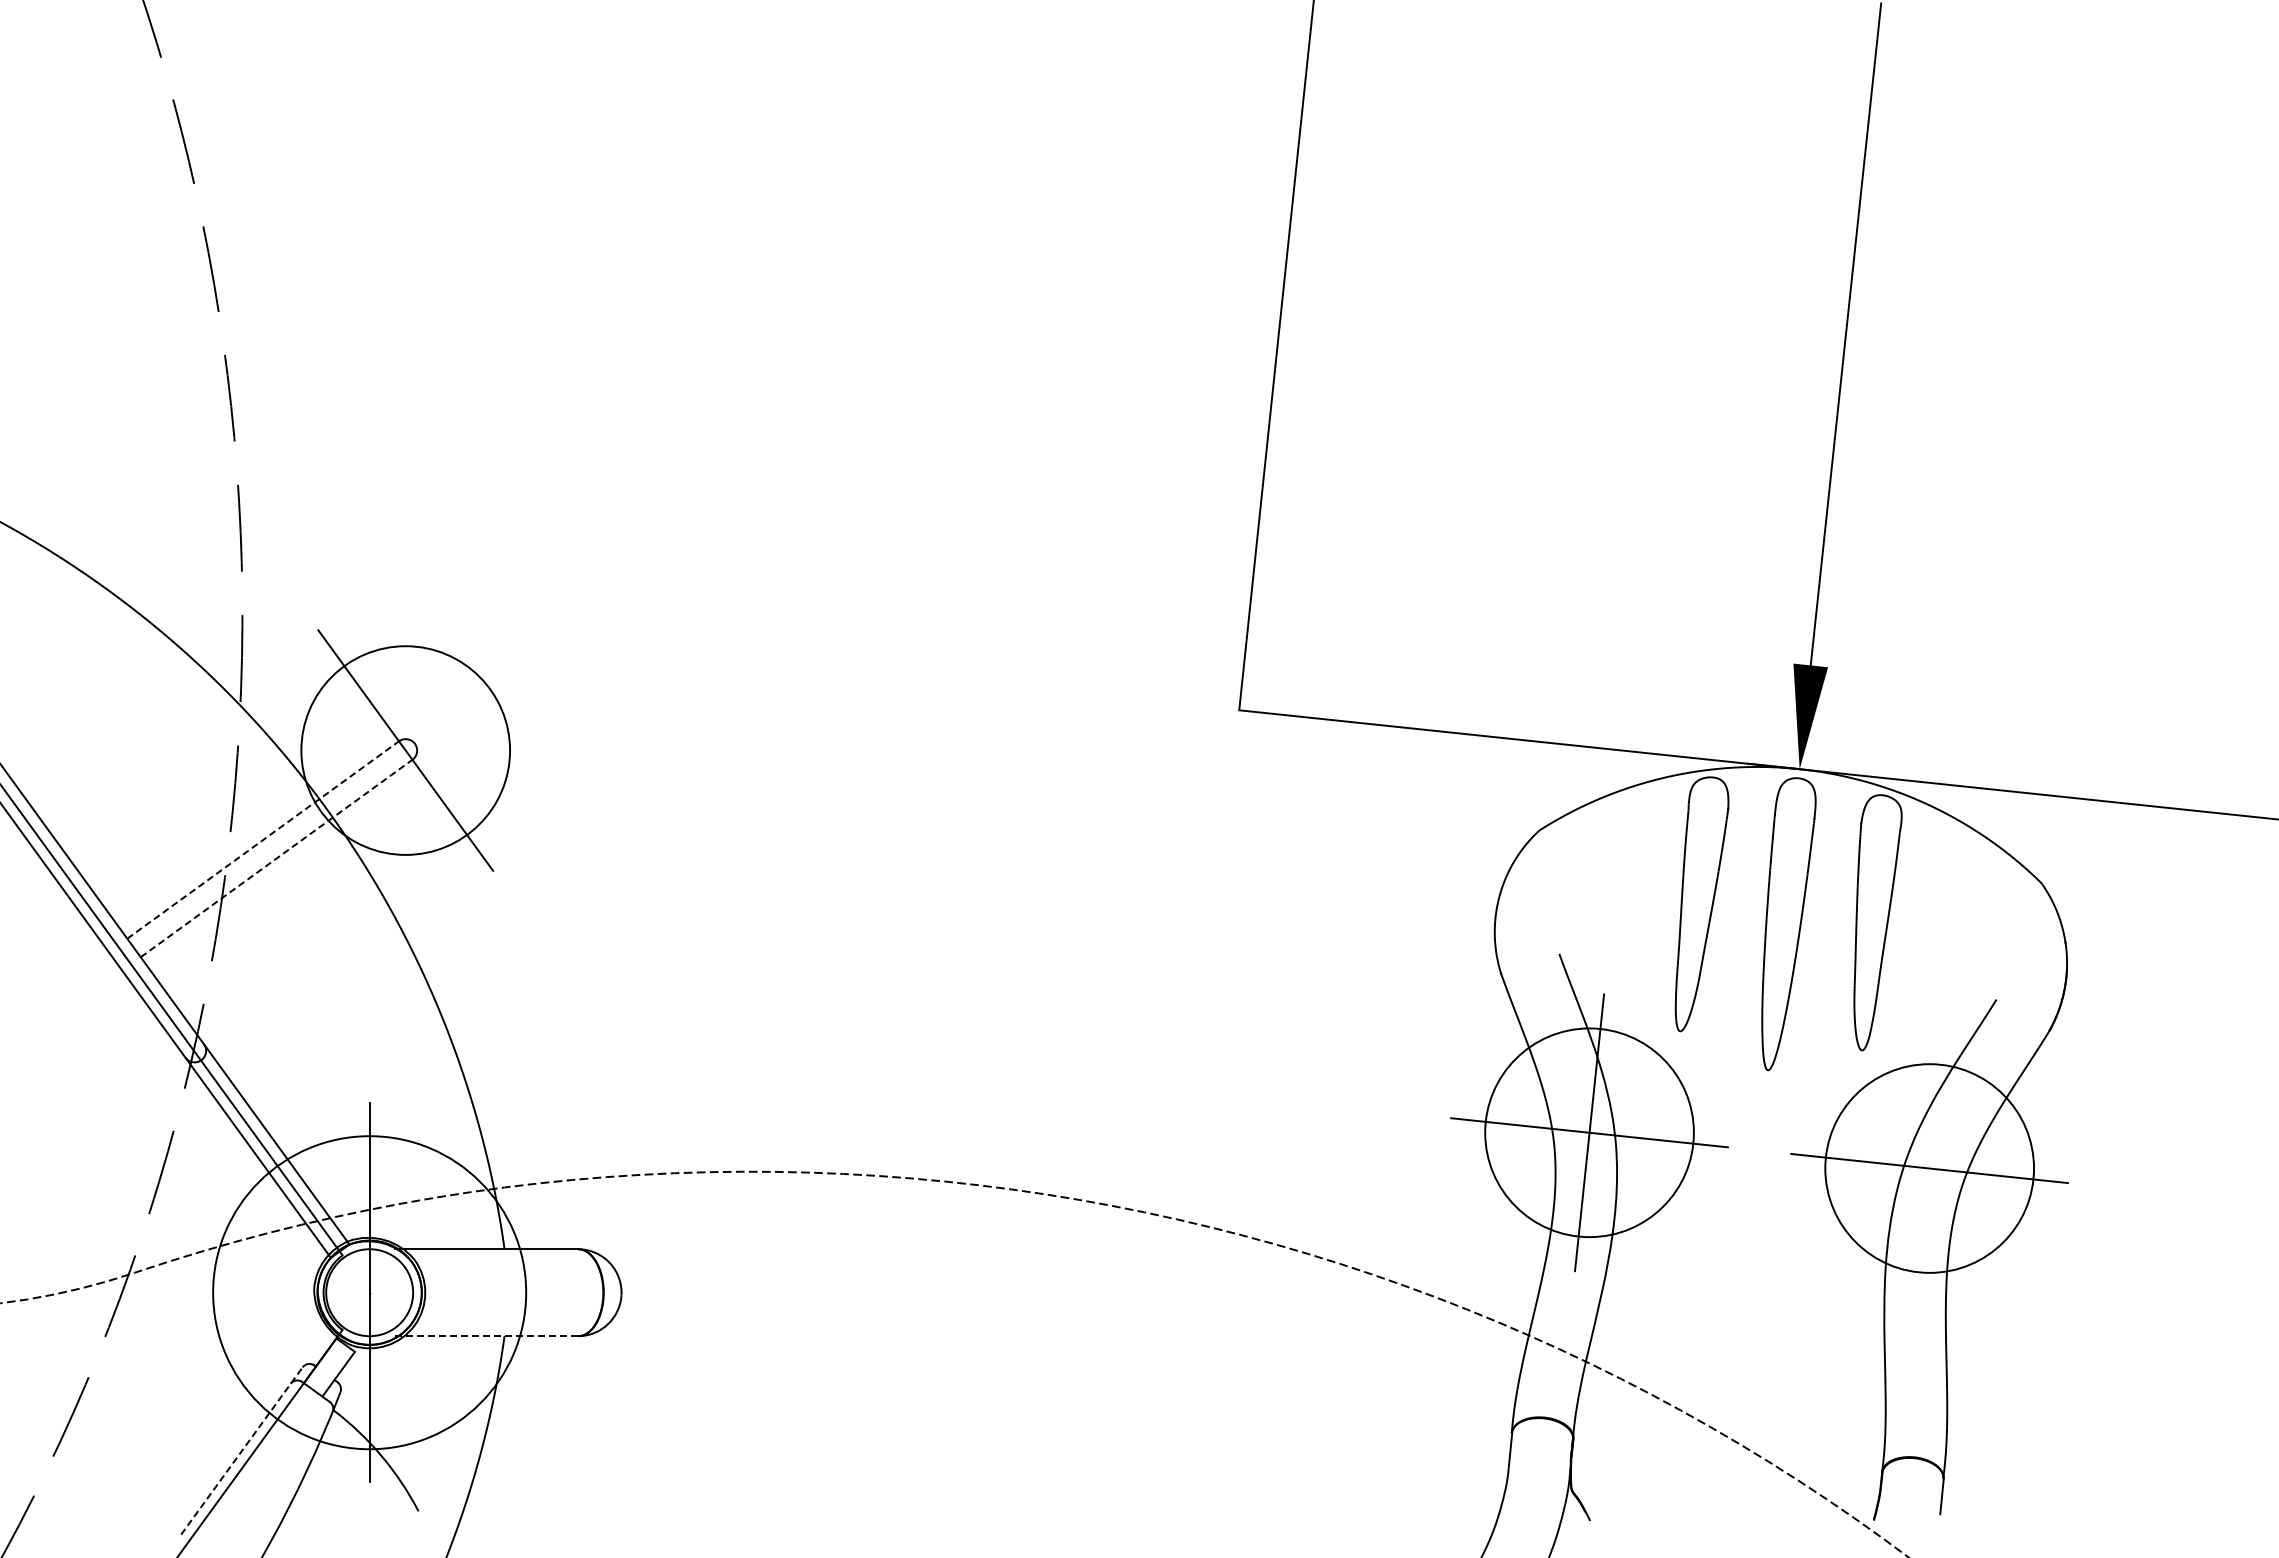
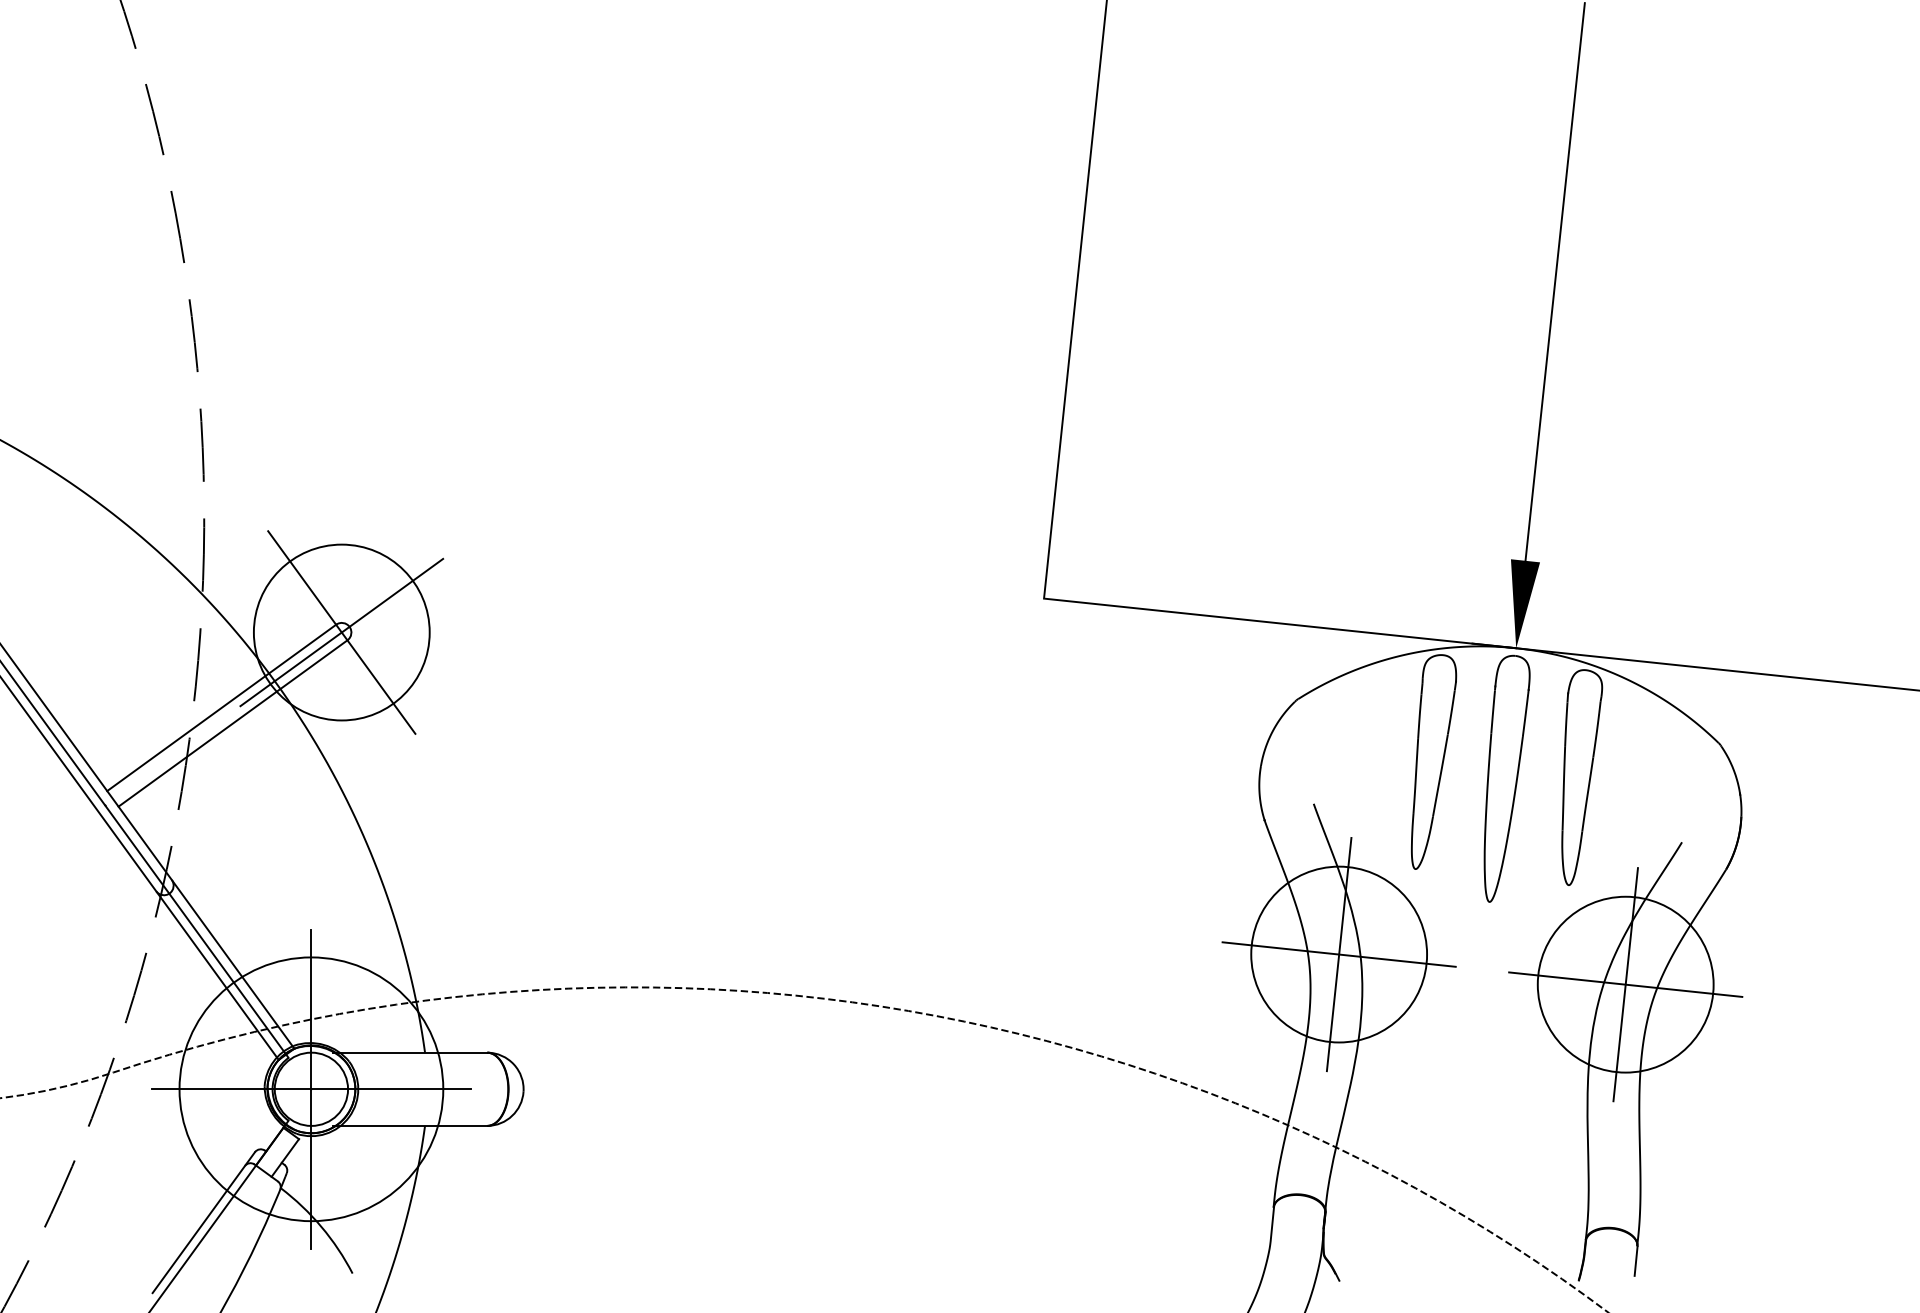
line: (405, 750) -> (341, 632), added
line: (263, 840) -> (221, 708), dashed -> solid
line: (276, 858) -> (232, 723), dashed -> solid
line: (1929, 1168) -> (1625, 984), added
line: (369, 1292) -> (311, 1089), added
line: (487, 1336) -> (410, 1126), dashed -> solid
line: (242, 1450) -> (204, 1222), dashed -> solid

